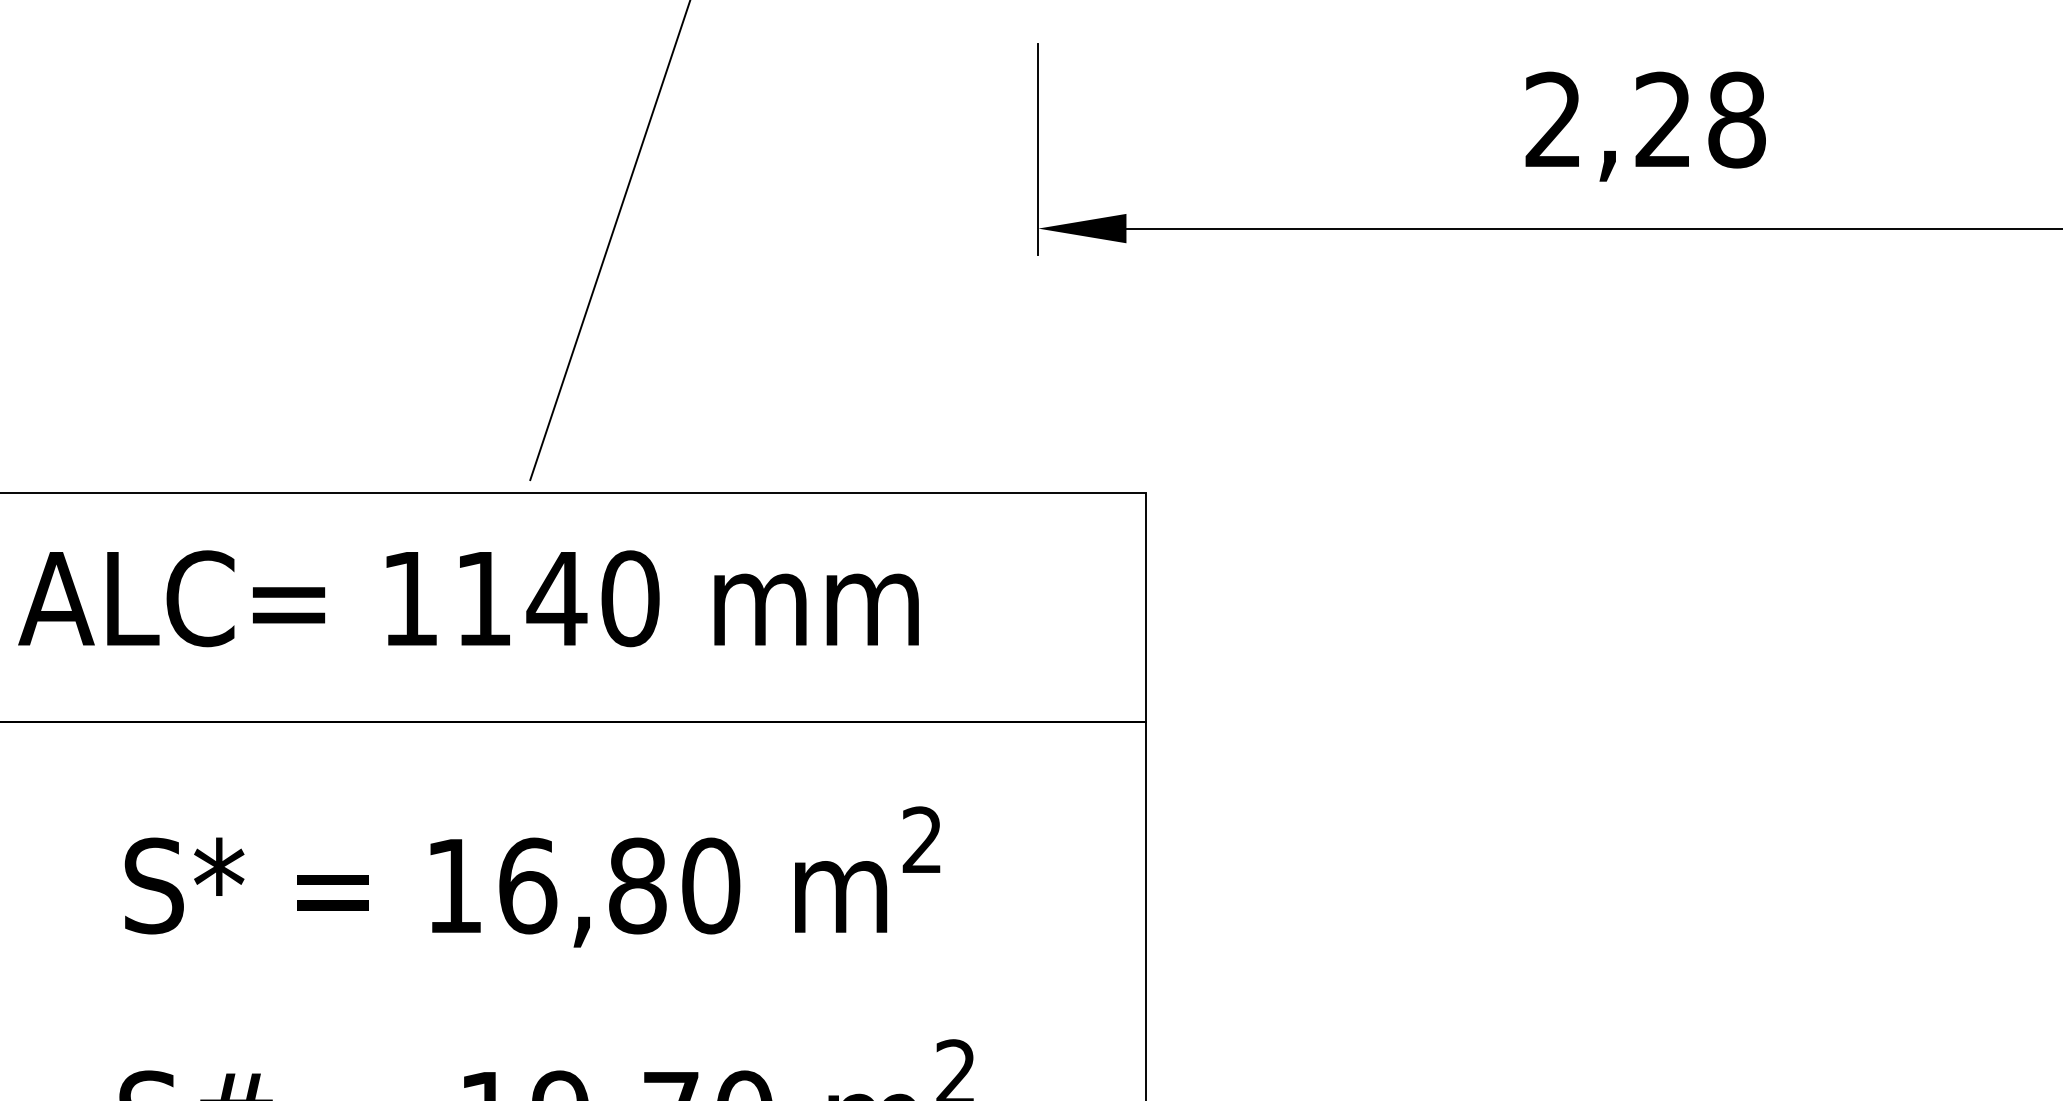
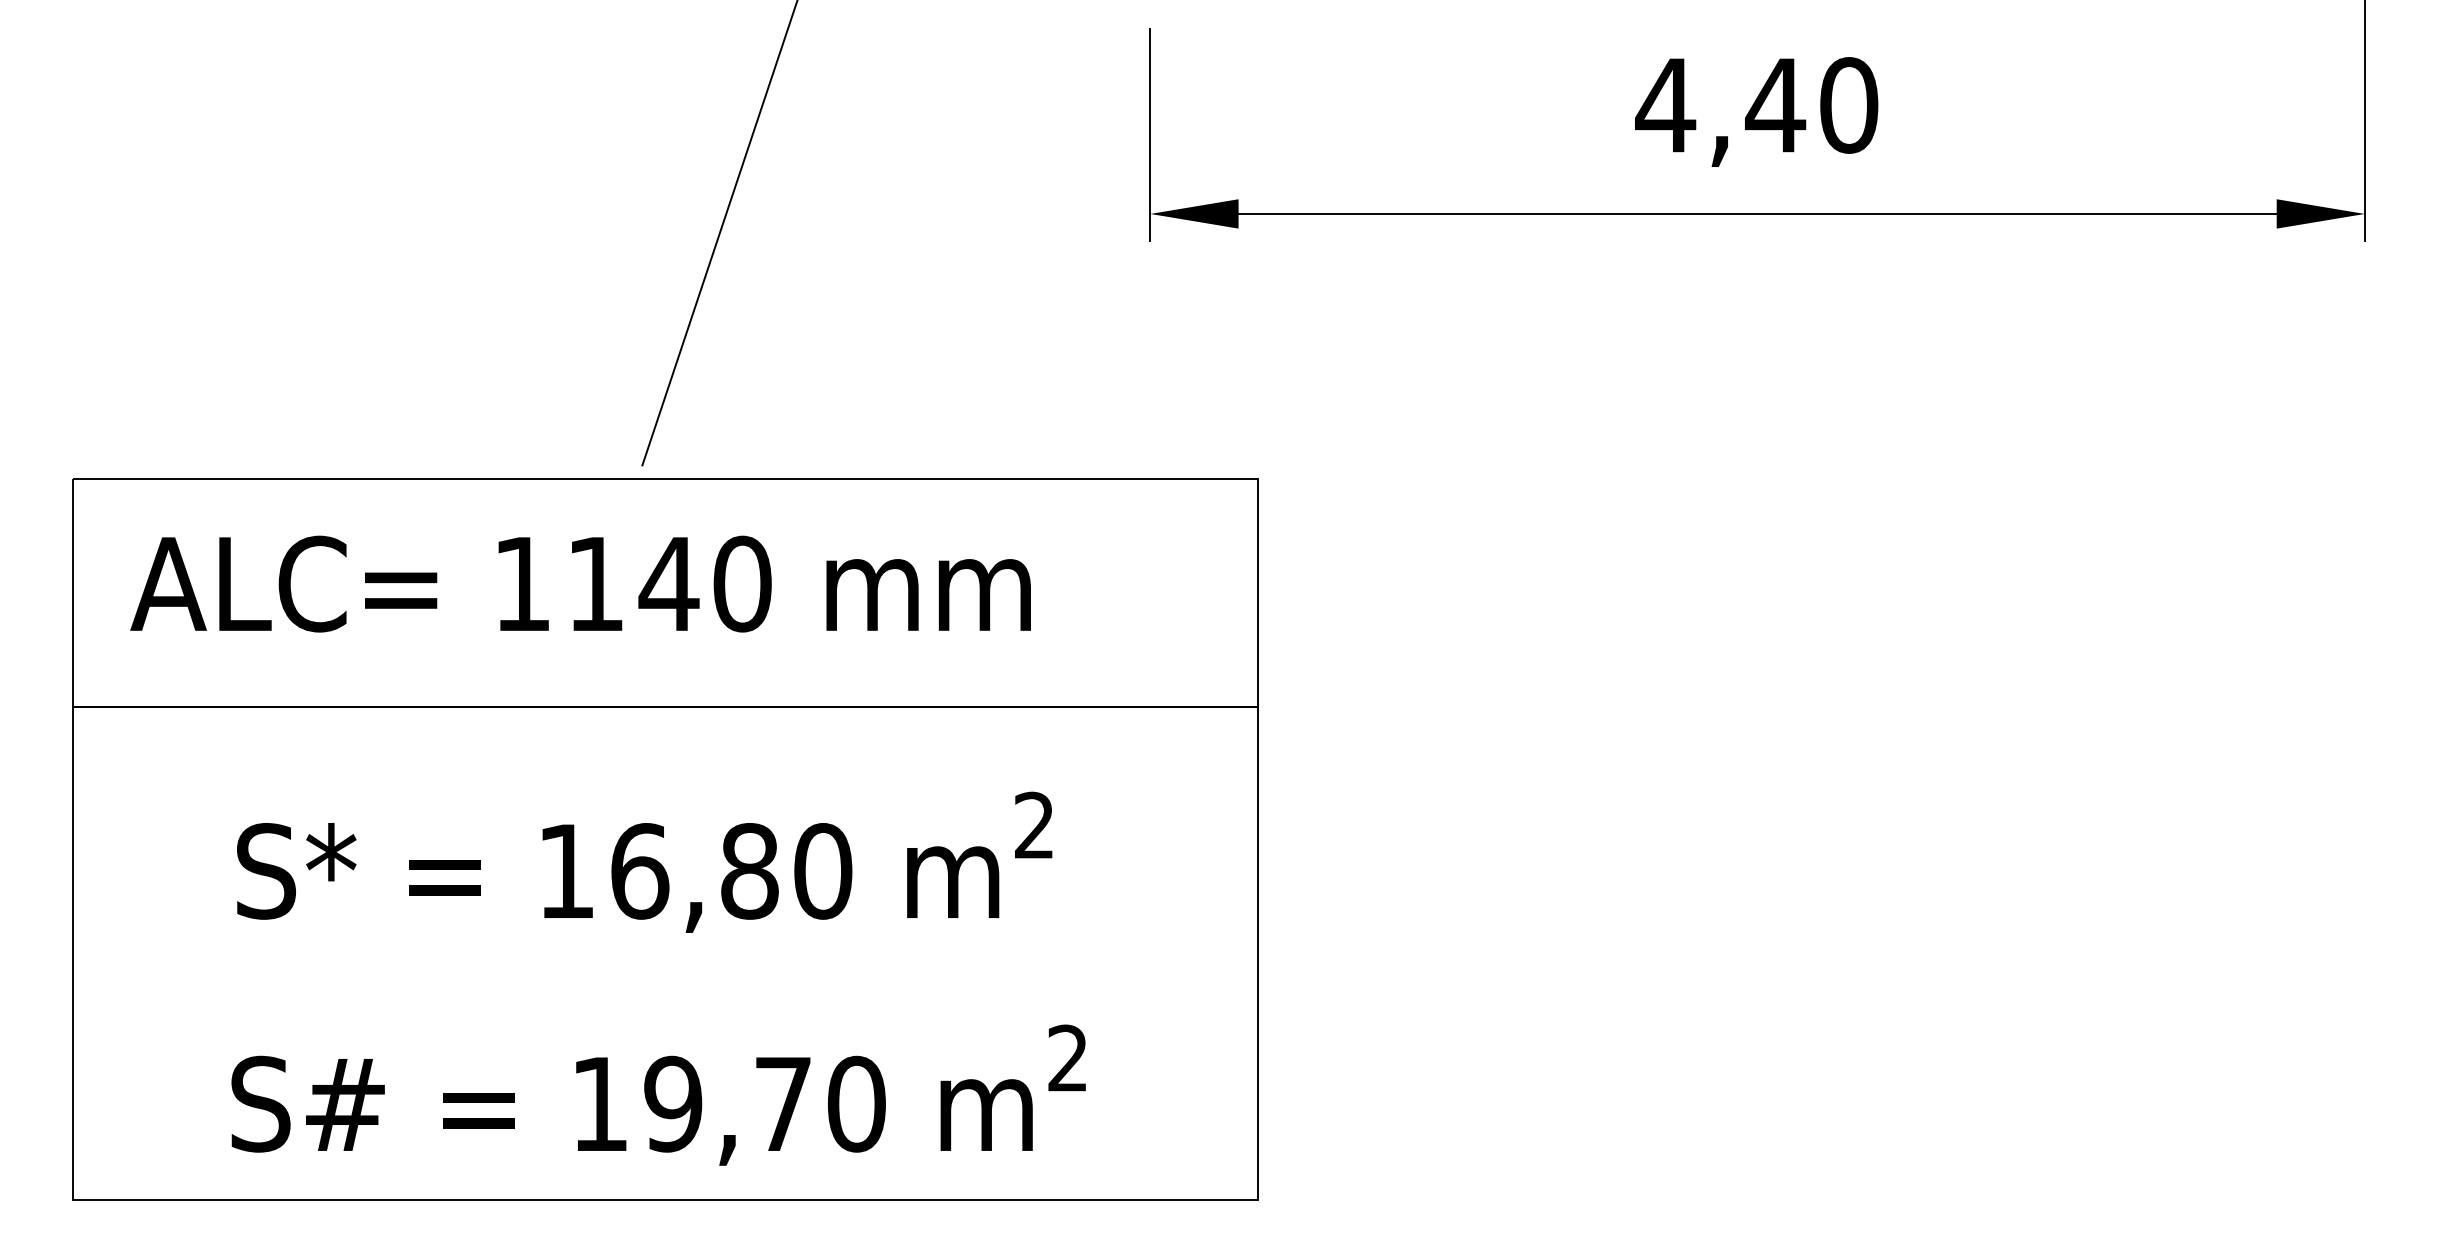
text: (1644, 120) -> (1756, 105), 2,28 -> 4,40

